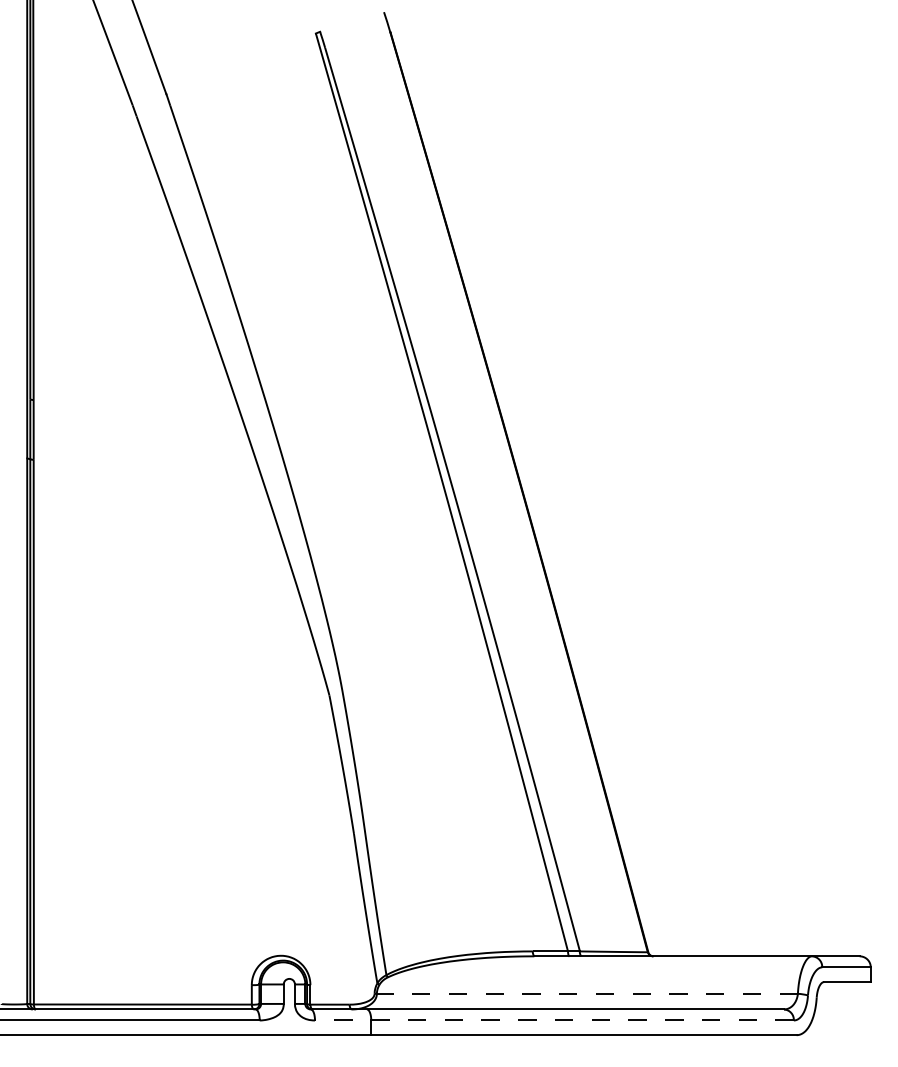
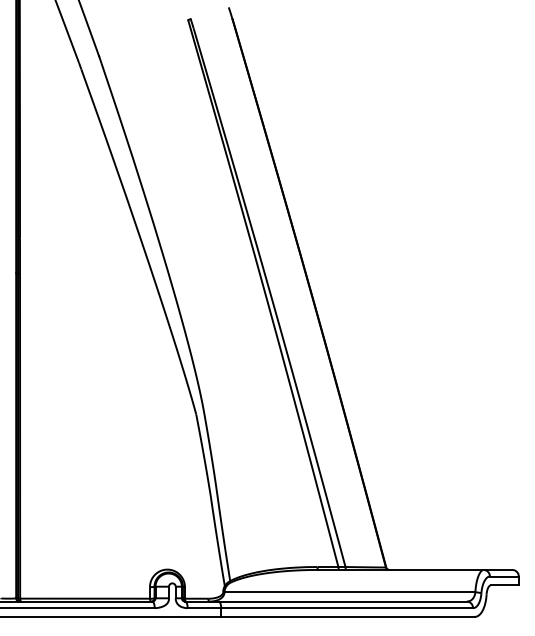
line: (586, 994) -> (349, 592), dashed -> solid
line: (554, 1021) -> (330, 608), dashed -> solid

